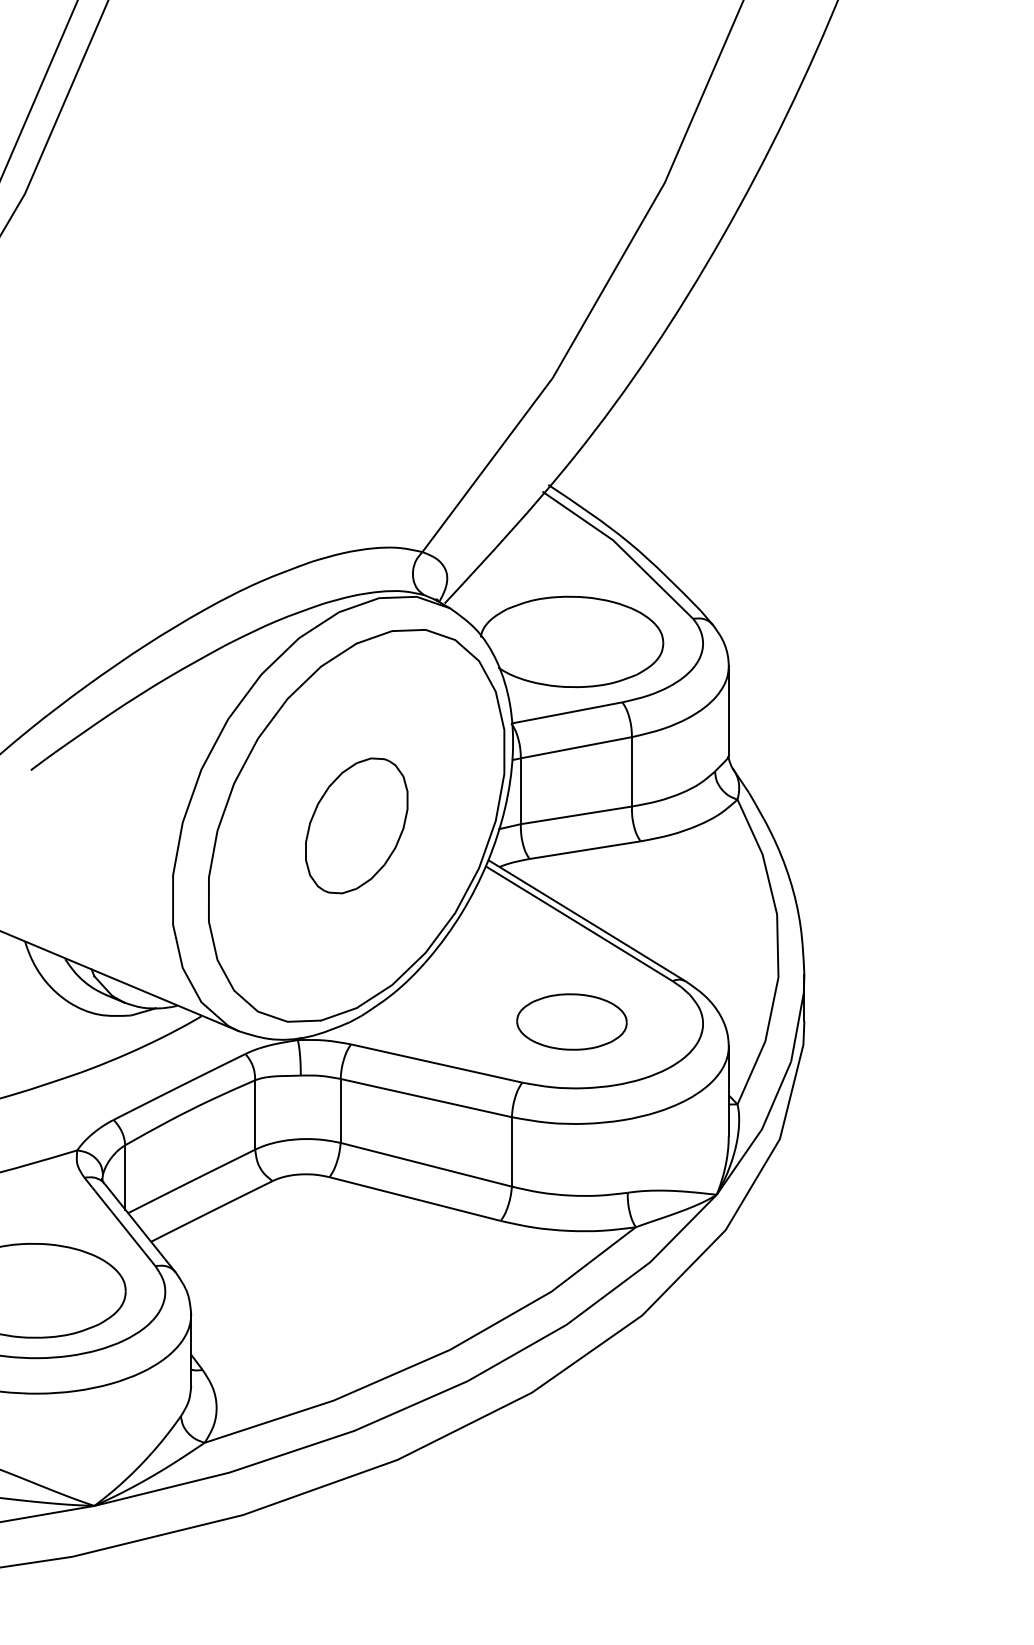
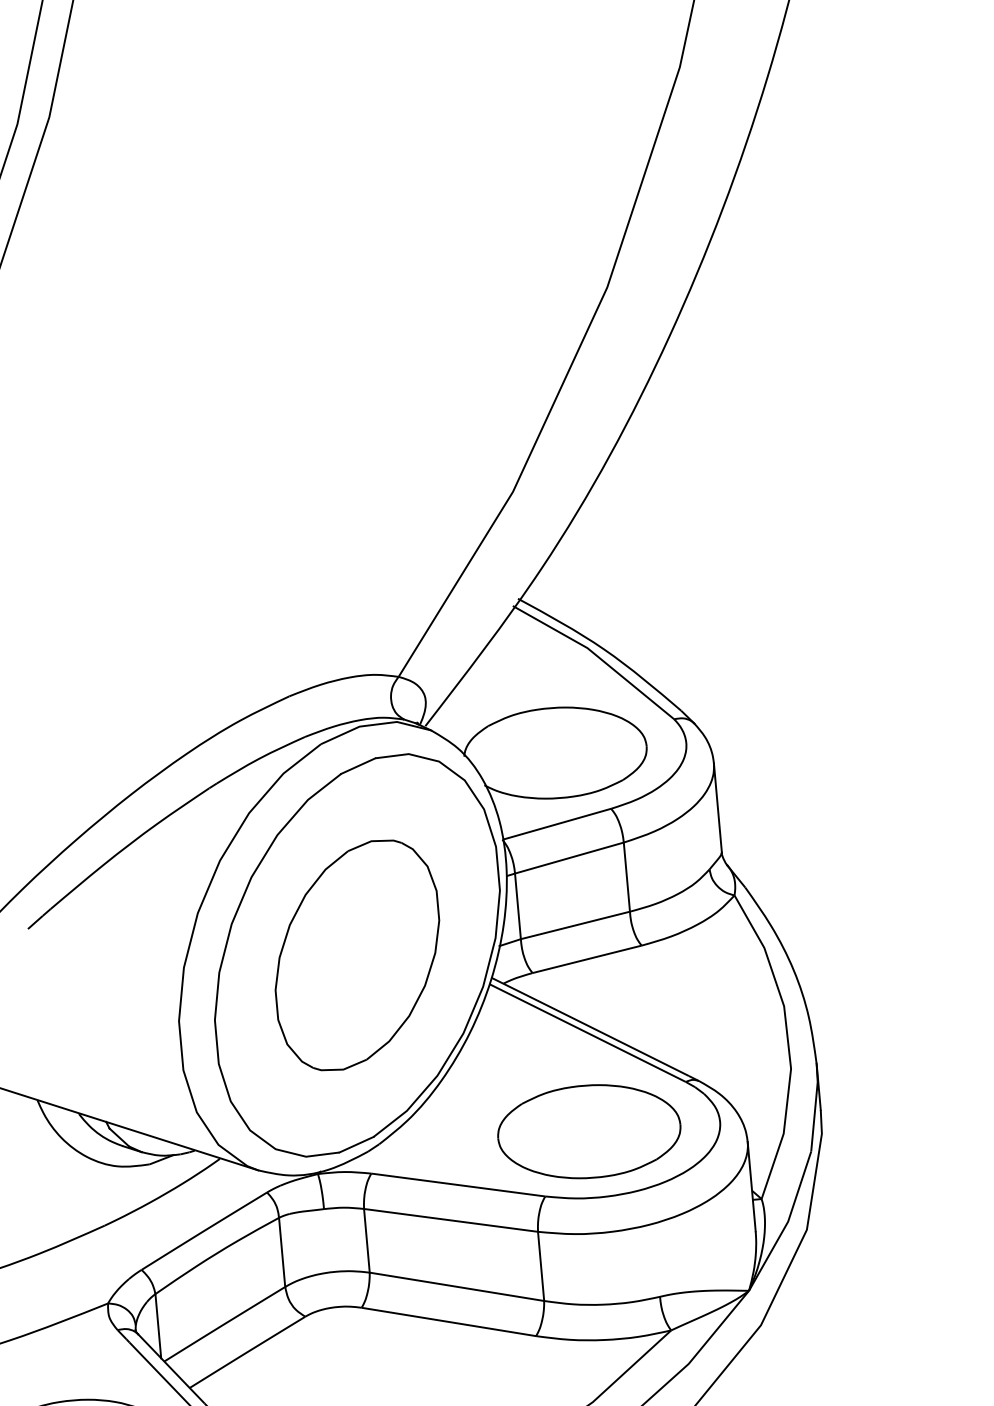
part: (356, 825) -> (357, 955), size x1.67
part: (571, 1021) -> (588, 1131), size x1.67

